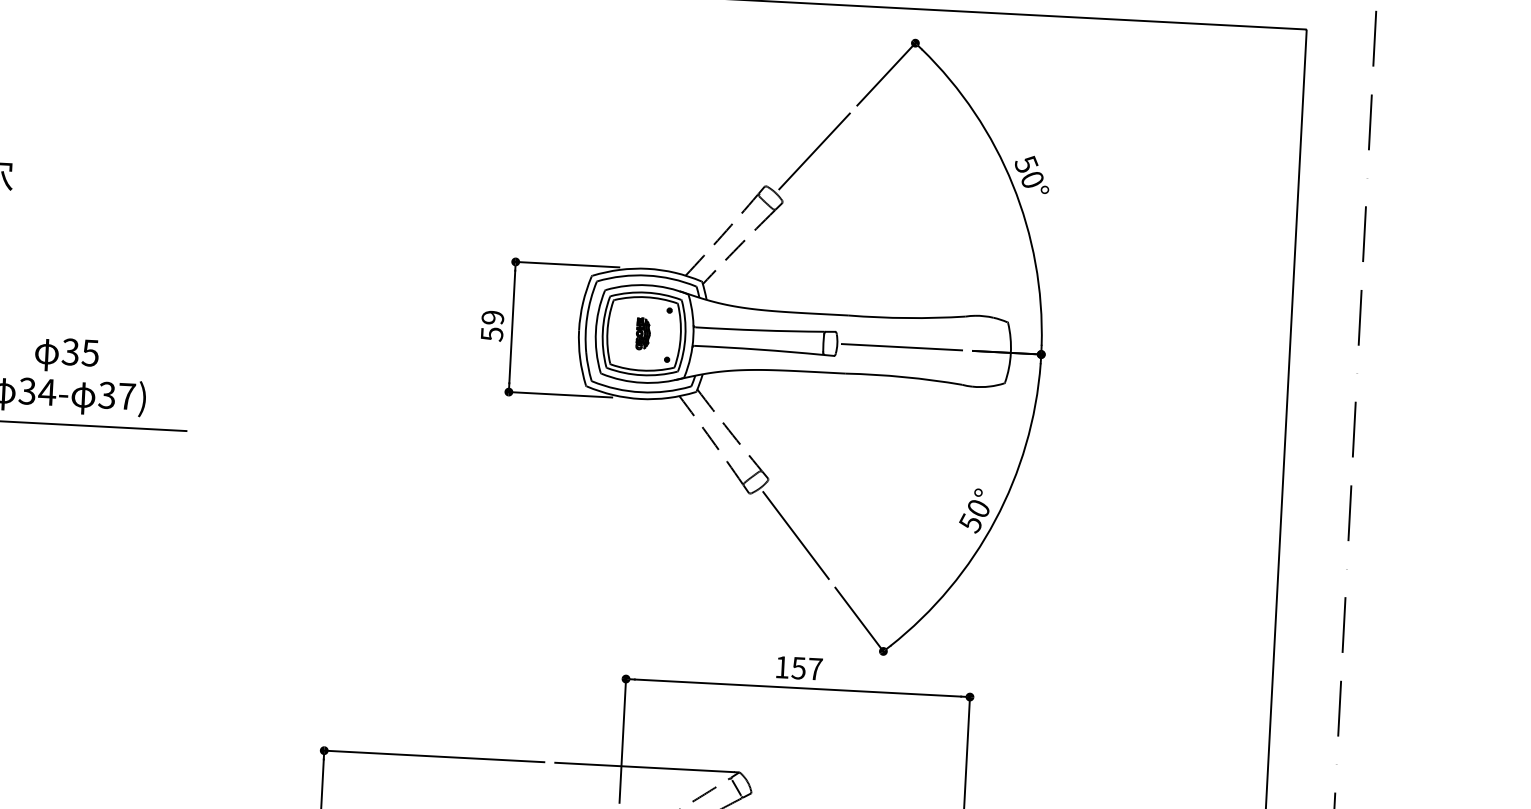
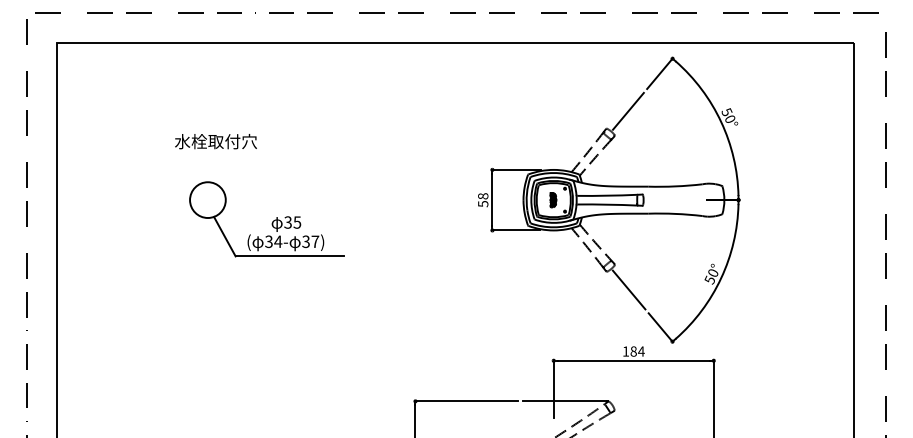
text: (493, 318) -> (483, 196), 59 -> 58
line: (901, 348) -> (673, 200), removed
text: (807, 668) -> (637, 351), 157 -> 184

